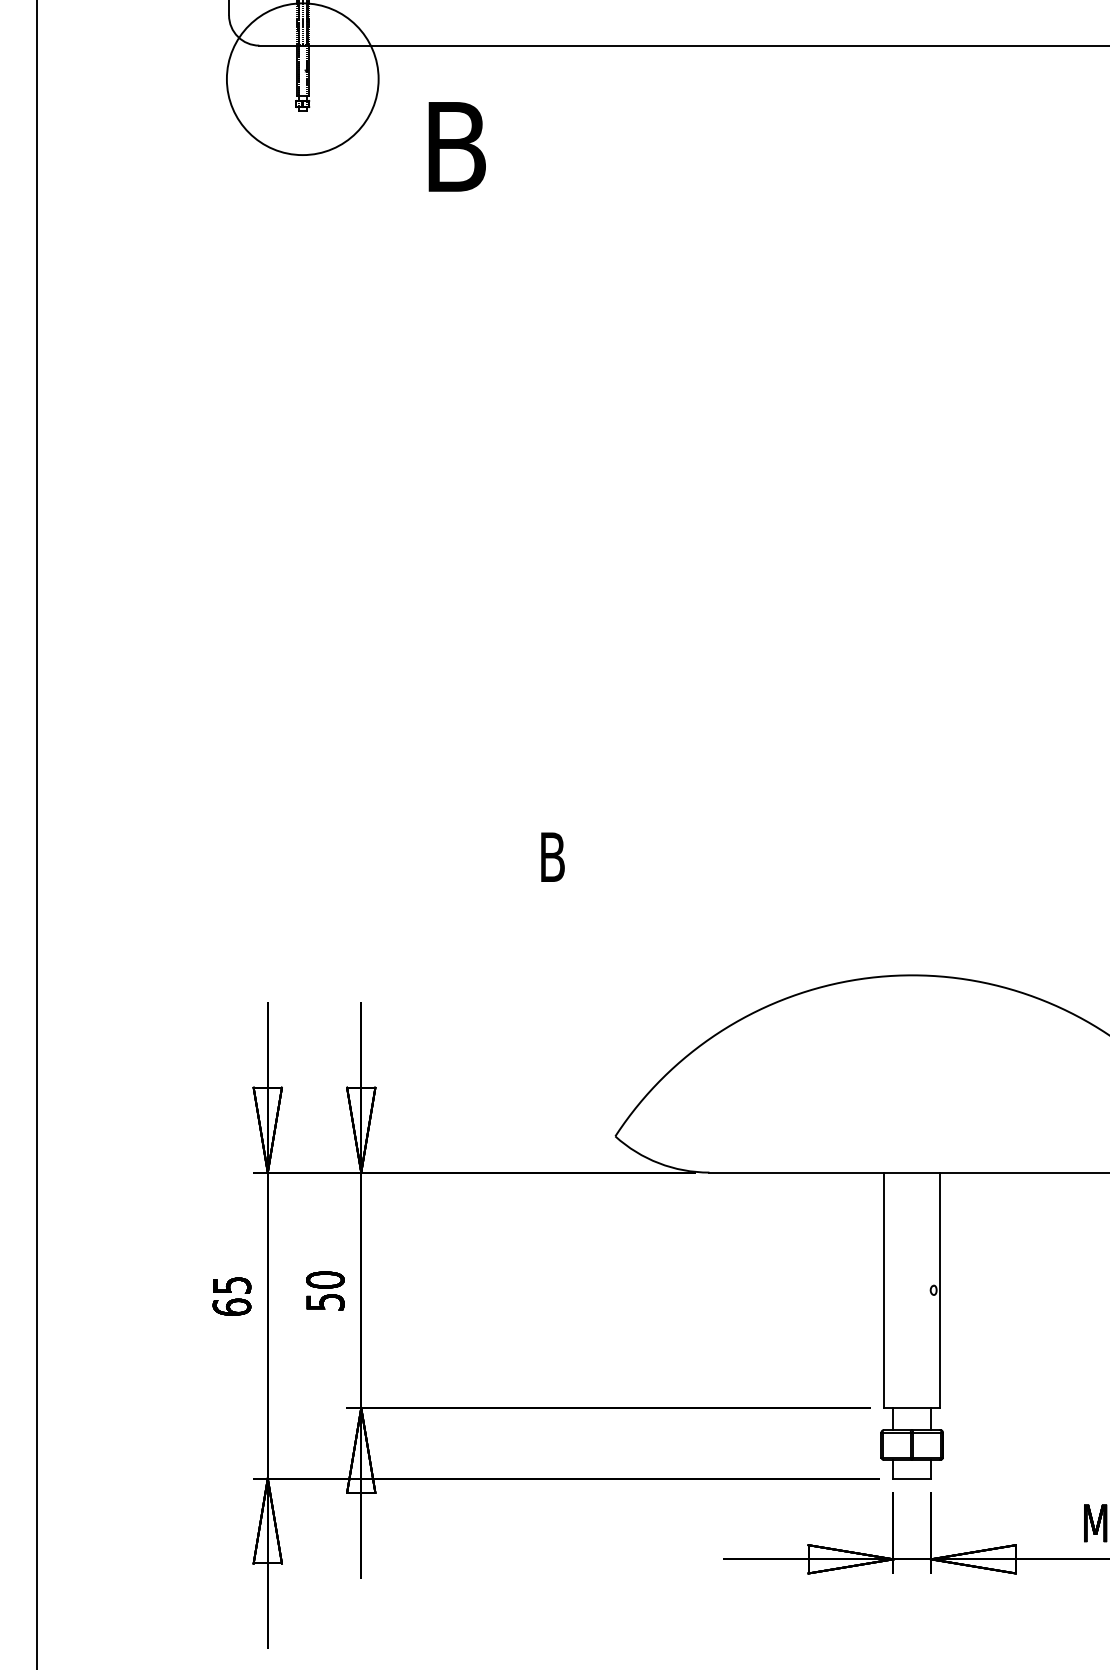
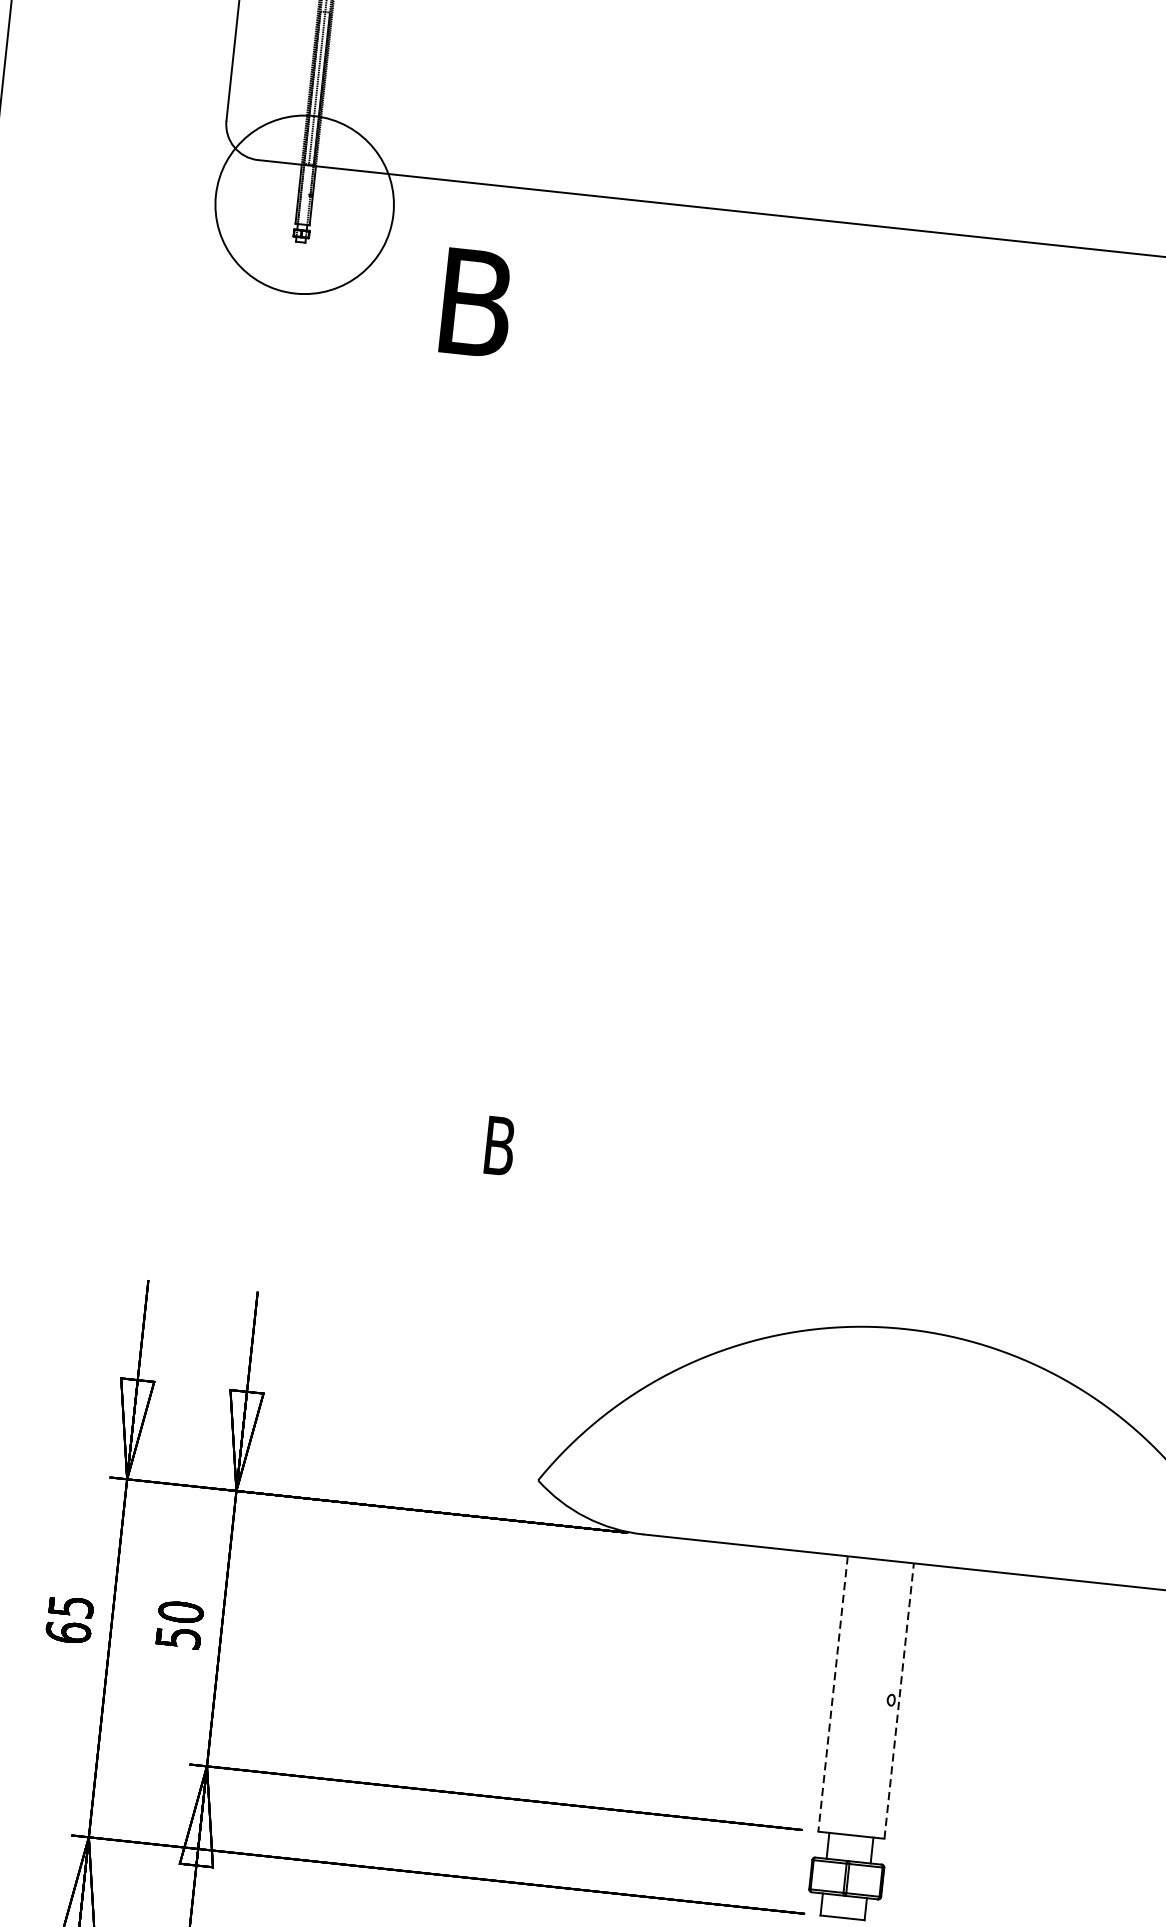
line: (883, 1290) -> (832, 1694), solid -> dashed
line: (940, 1290) -> (899, 1701), solid -> dashed

